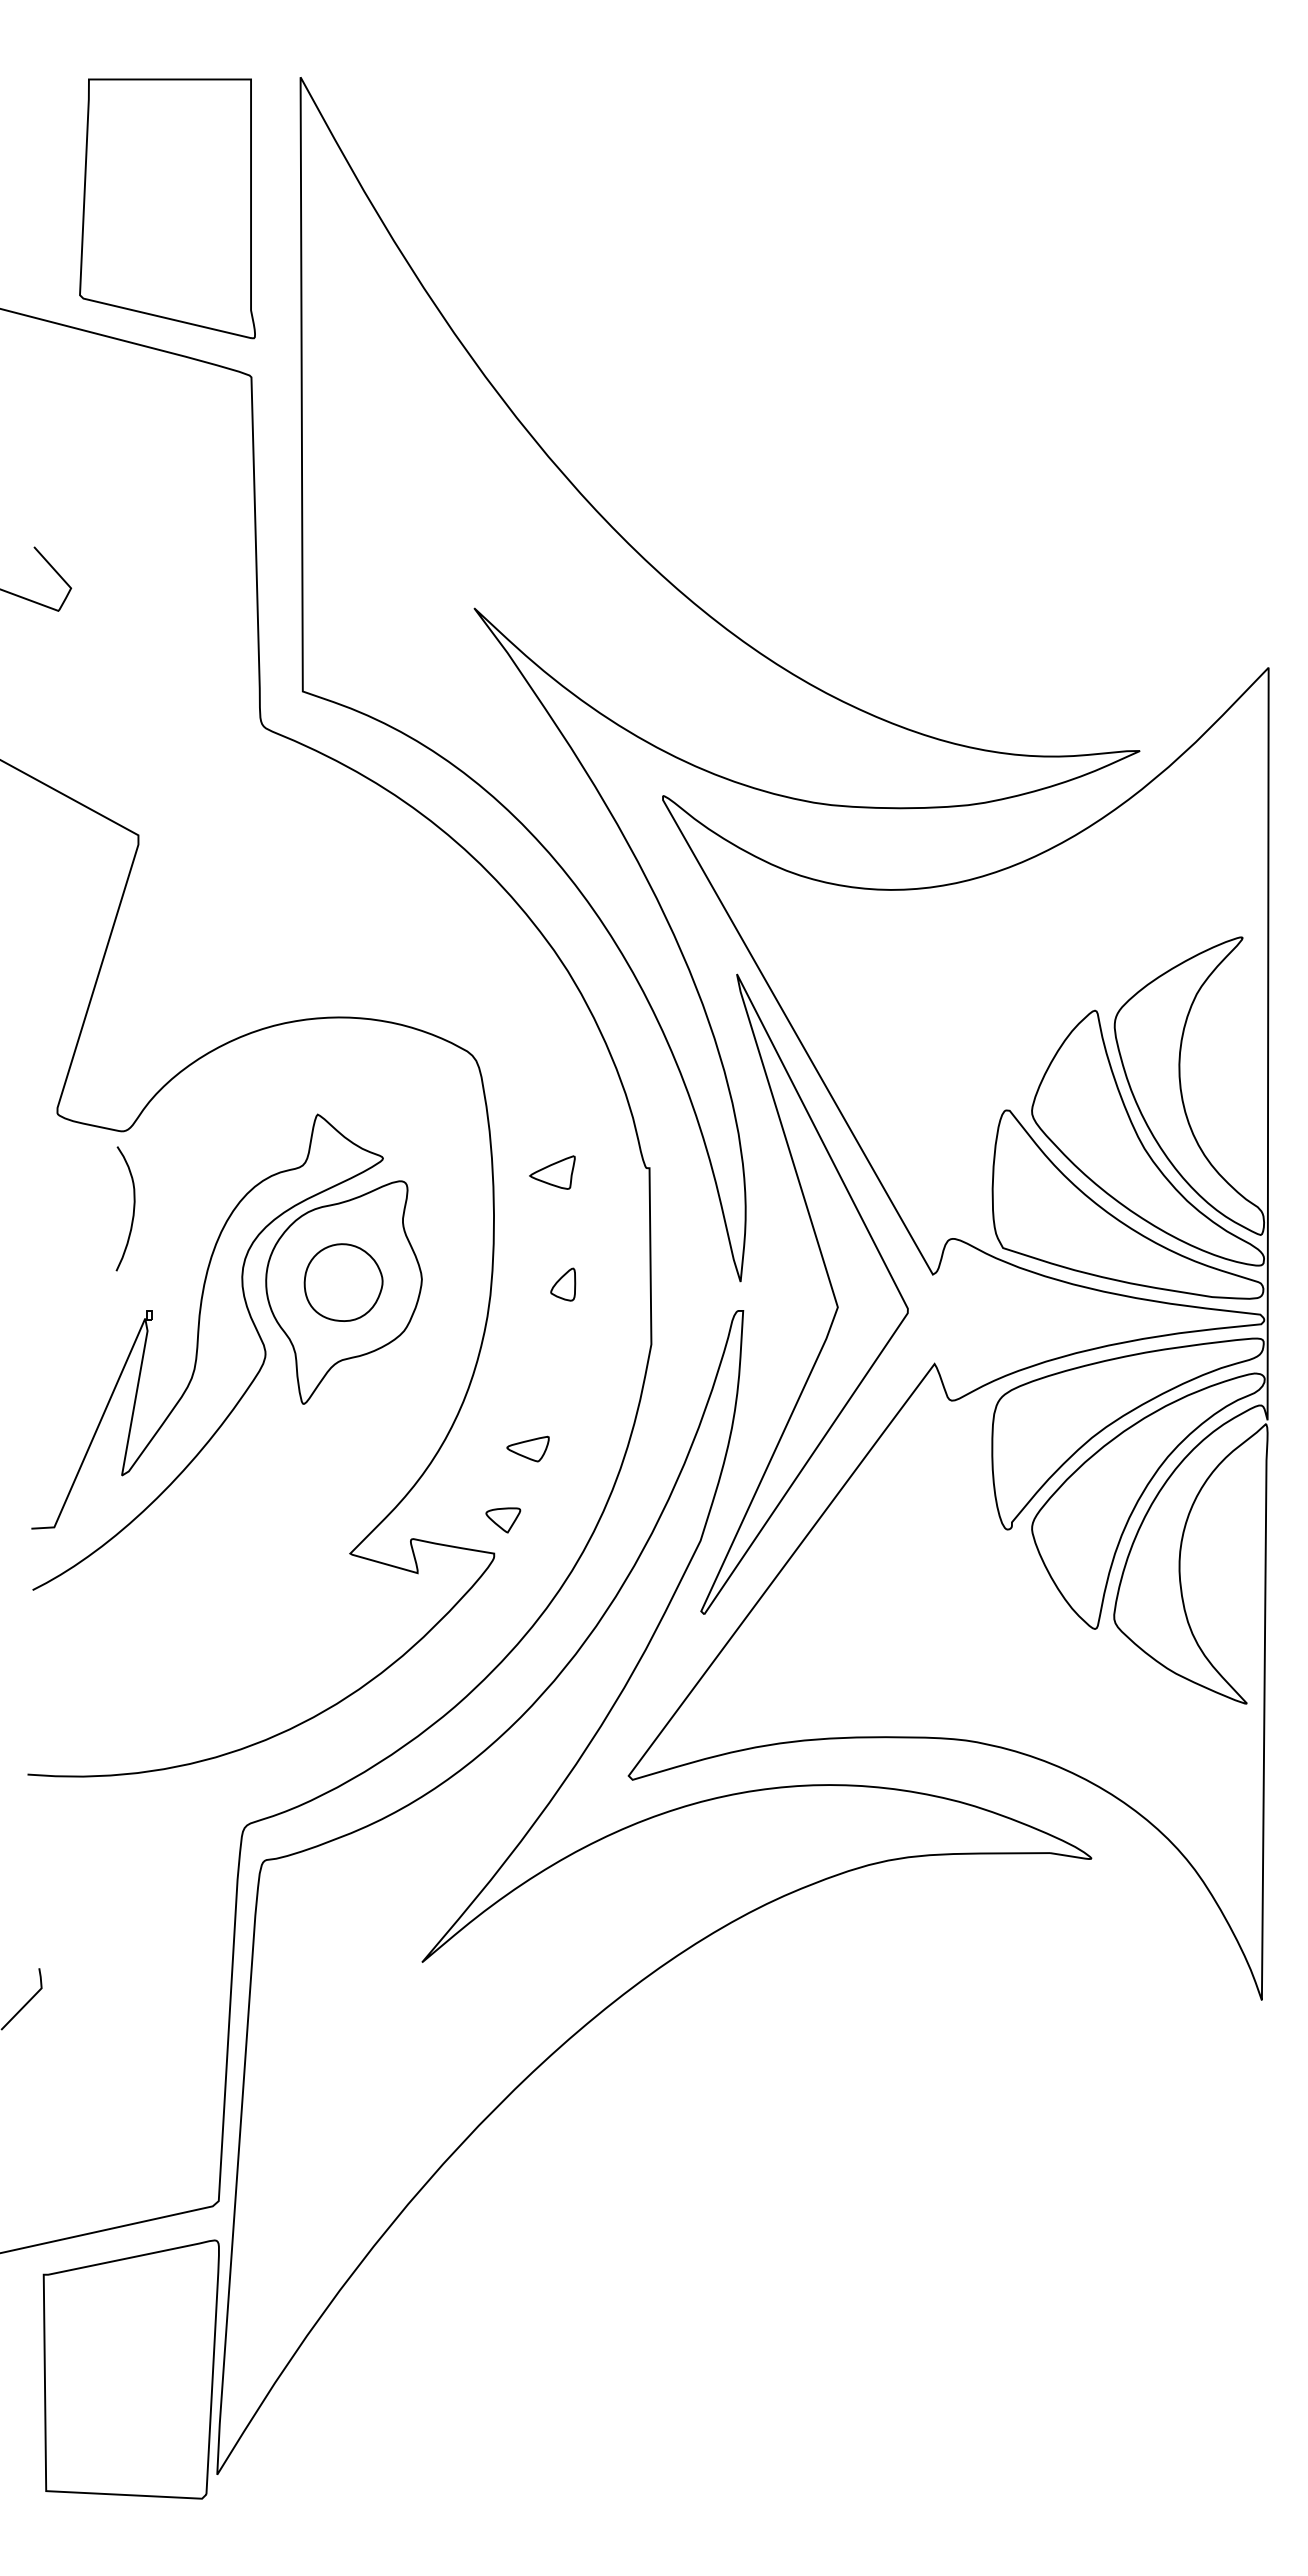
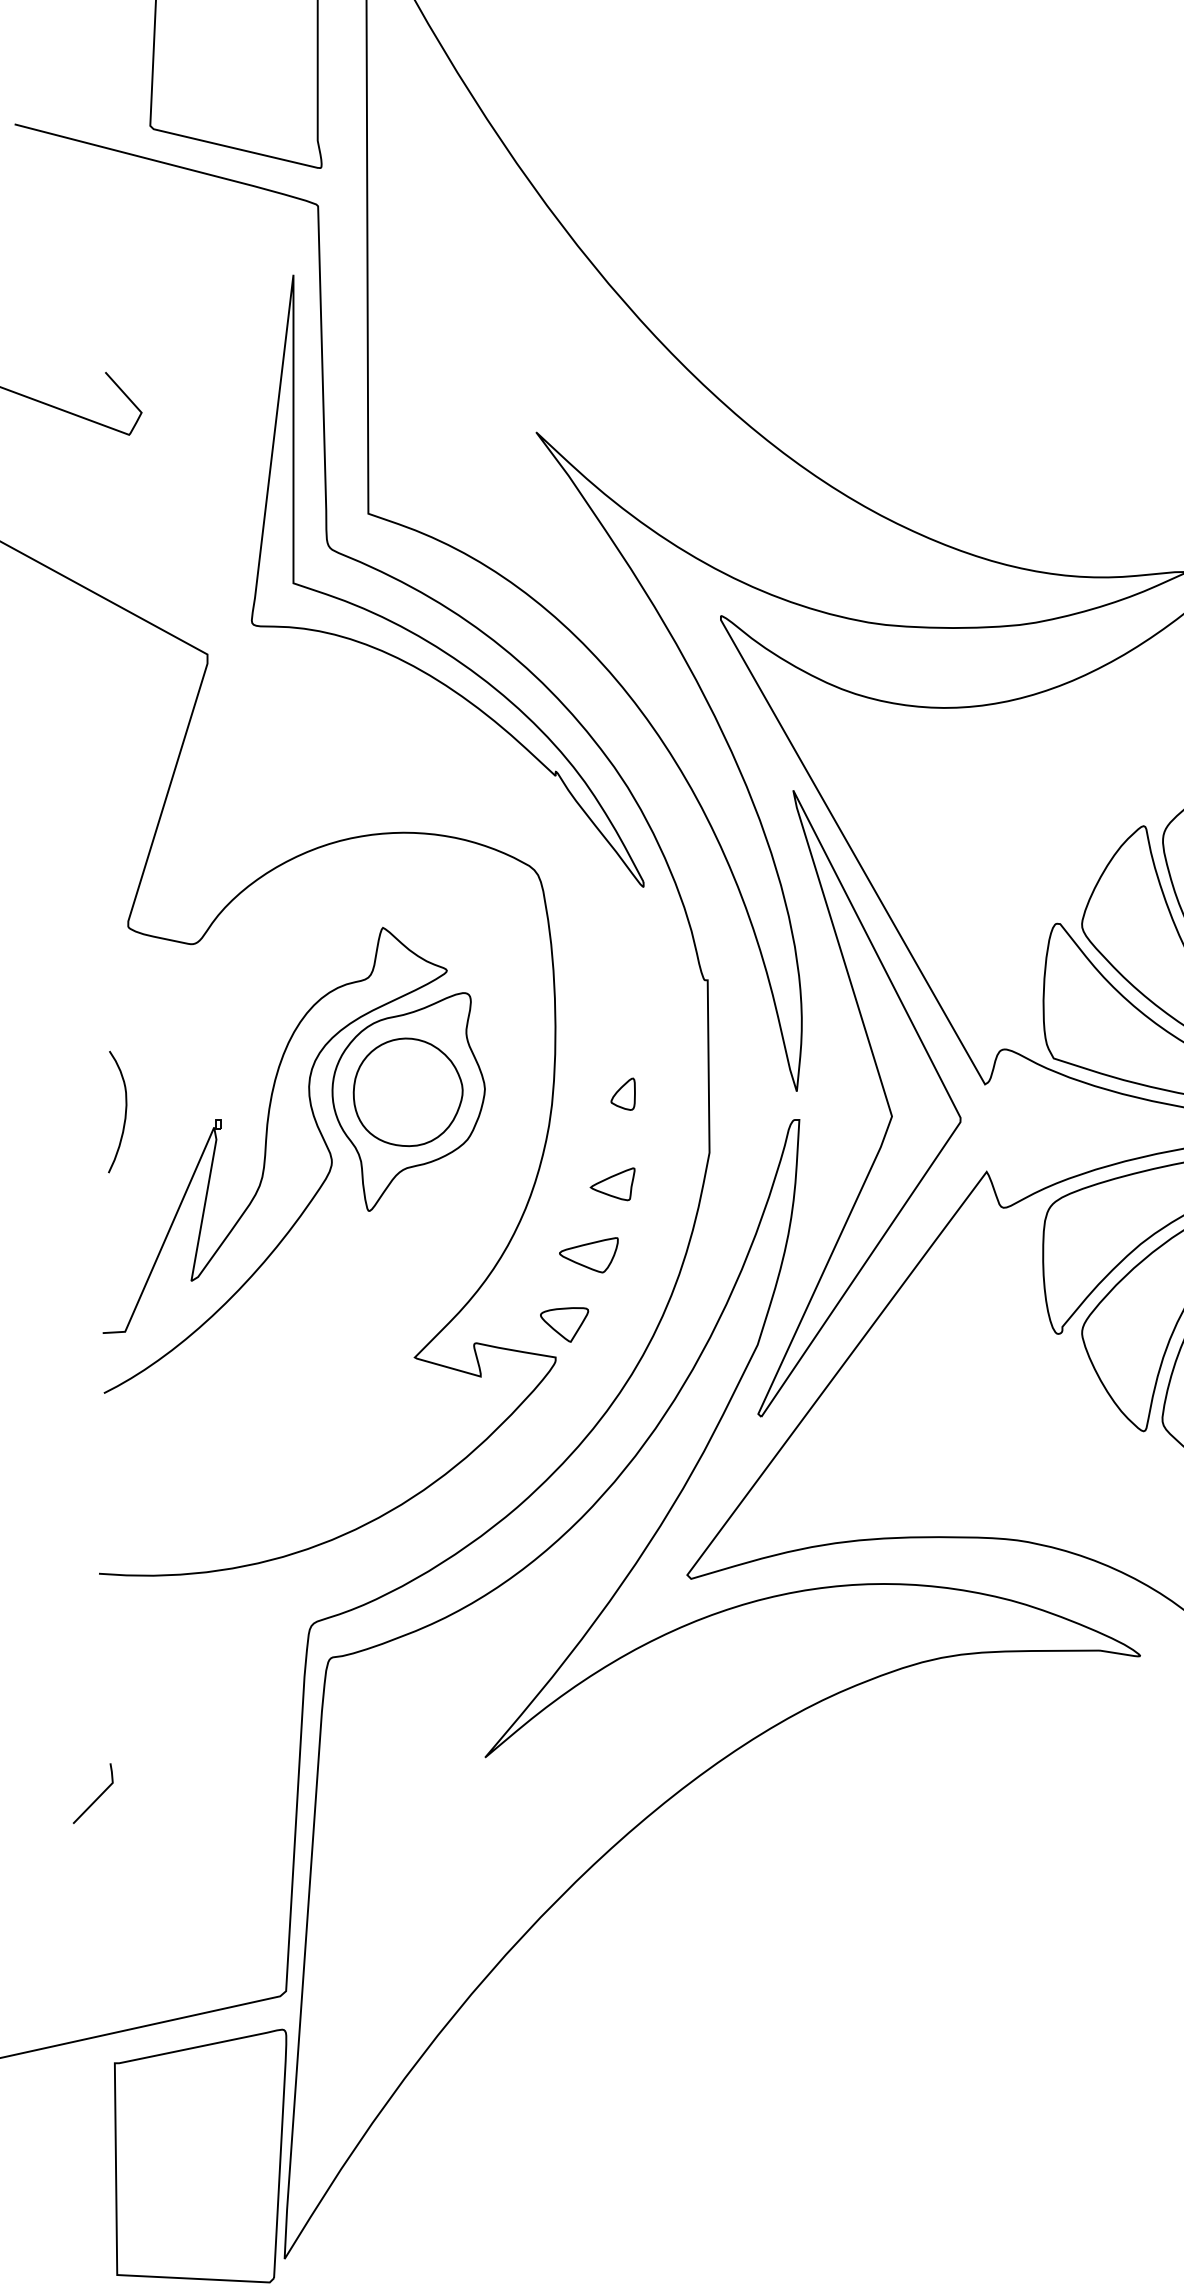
part: (349, 812) -> (414, 632), added
part: (552, 1172) -> (612, 1184), moved
curve: (133, 1208) -> (125, 1111), moved
part: (343, 1282) -> (408, 1092), size x1.43
part: (527, 1448) -> (588, 1254), size x1.43
part: (503, 1520) -> (564, 1325), size x1.43

